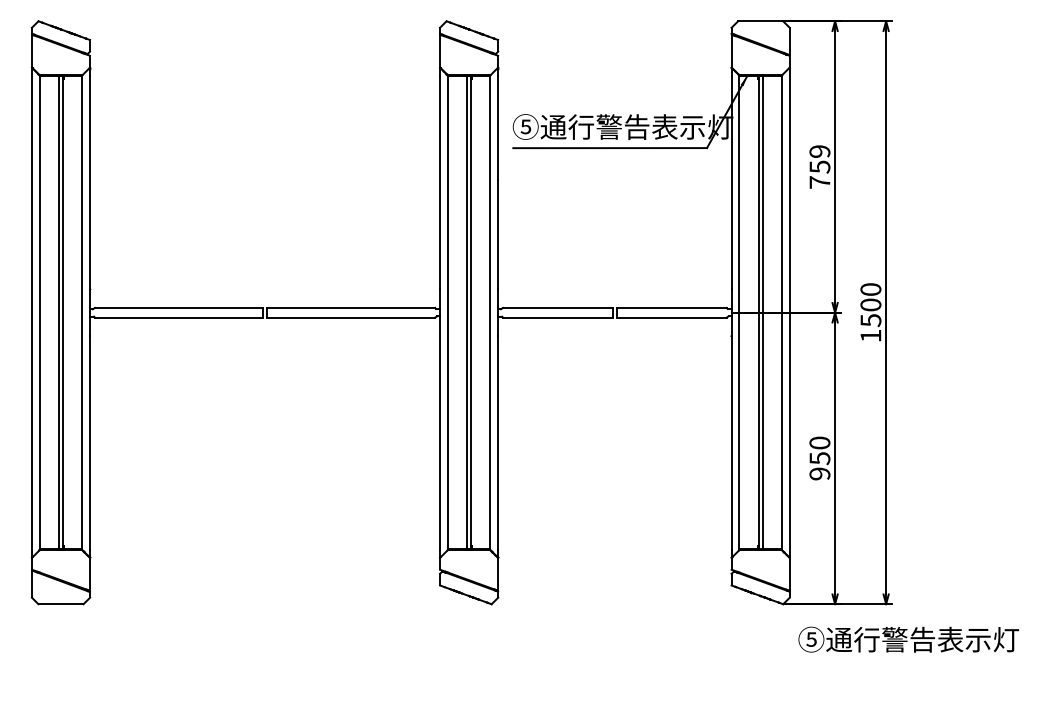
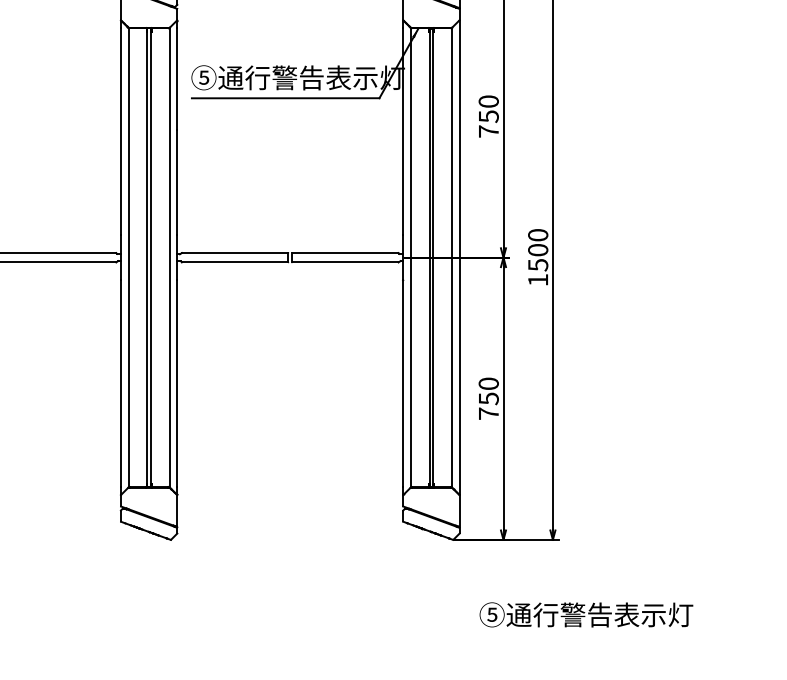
text: (819, 151) -> (488, 101), 759 -> 750
text: (819, 473) -> (488, 413), 950 -> 750
text: (908, 639) -> (586, 614), moved

